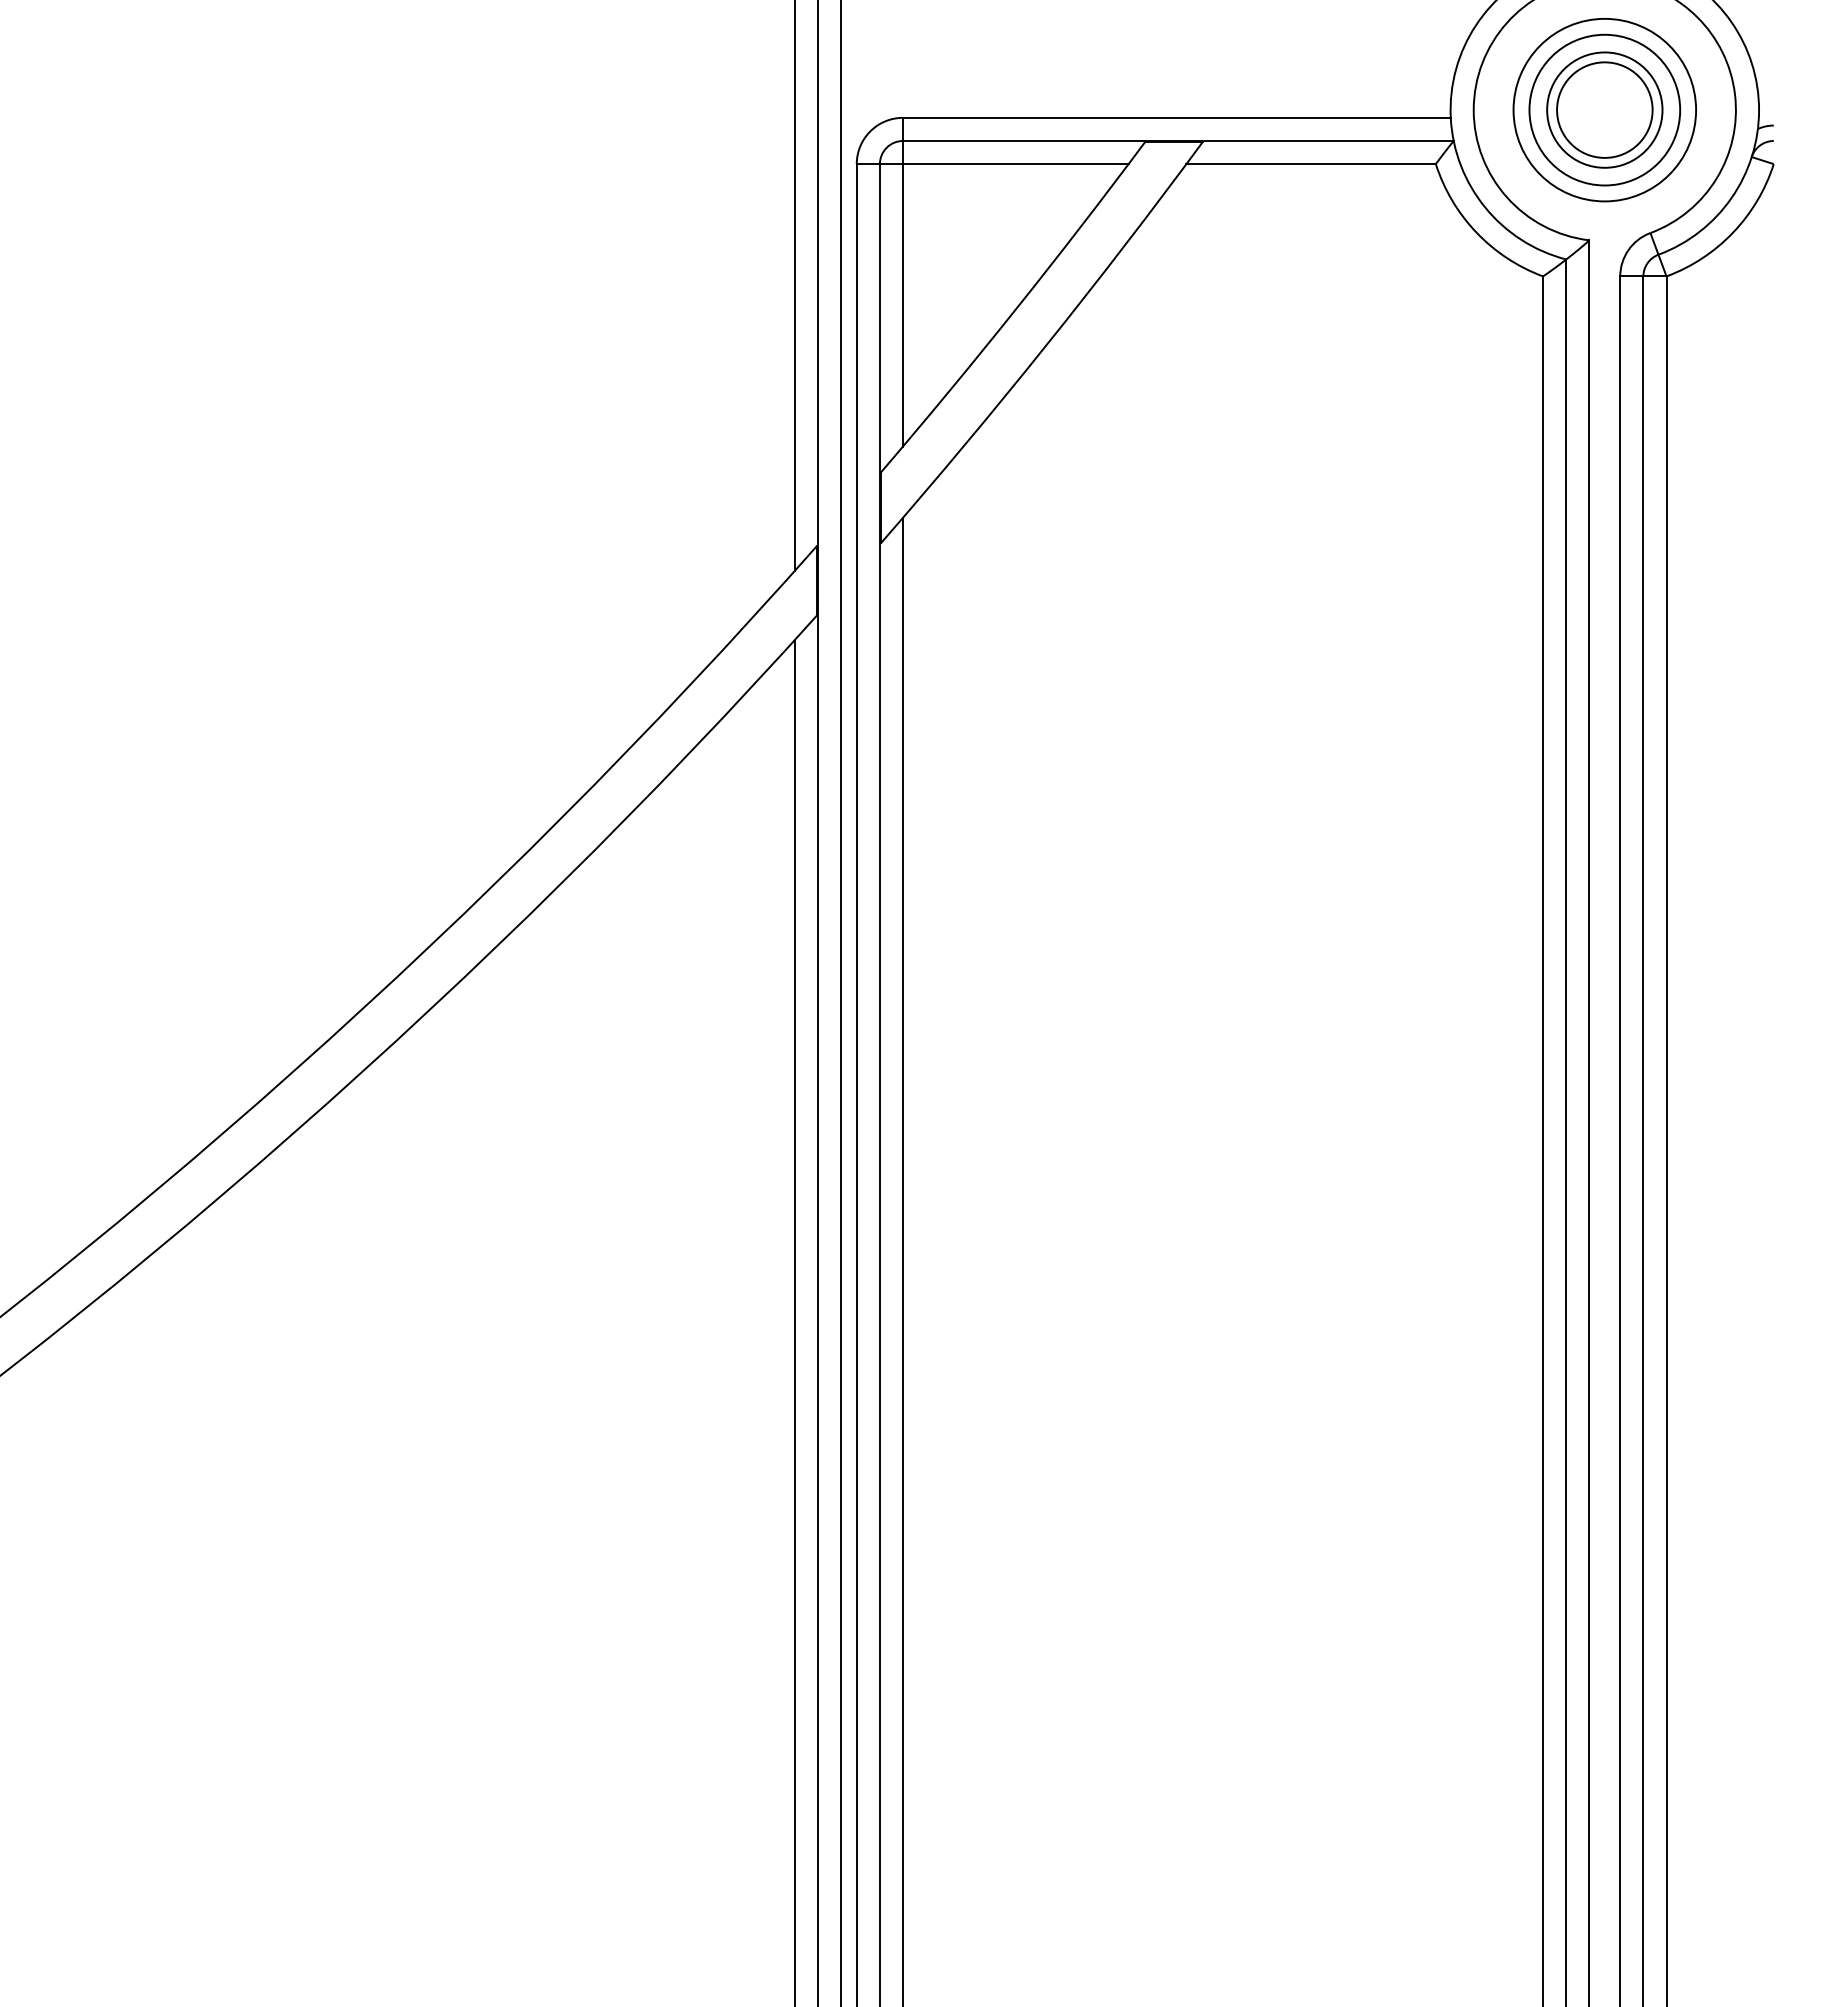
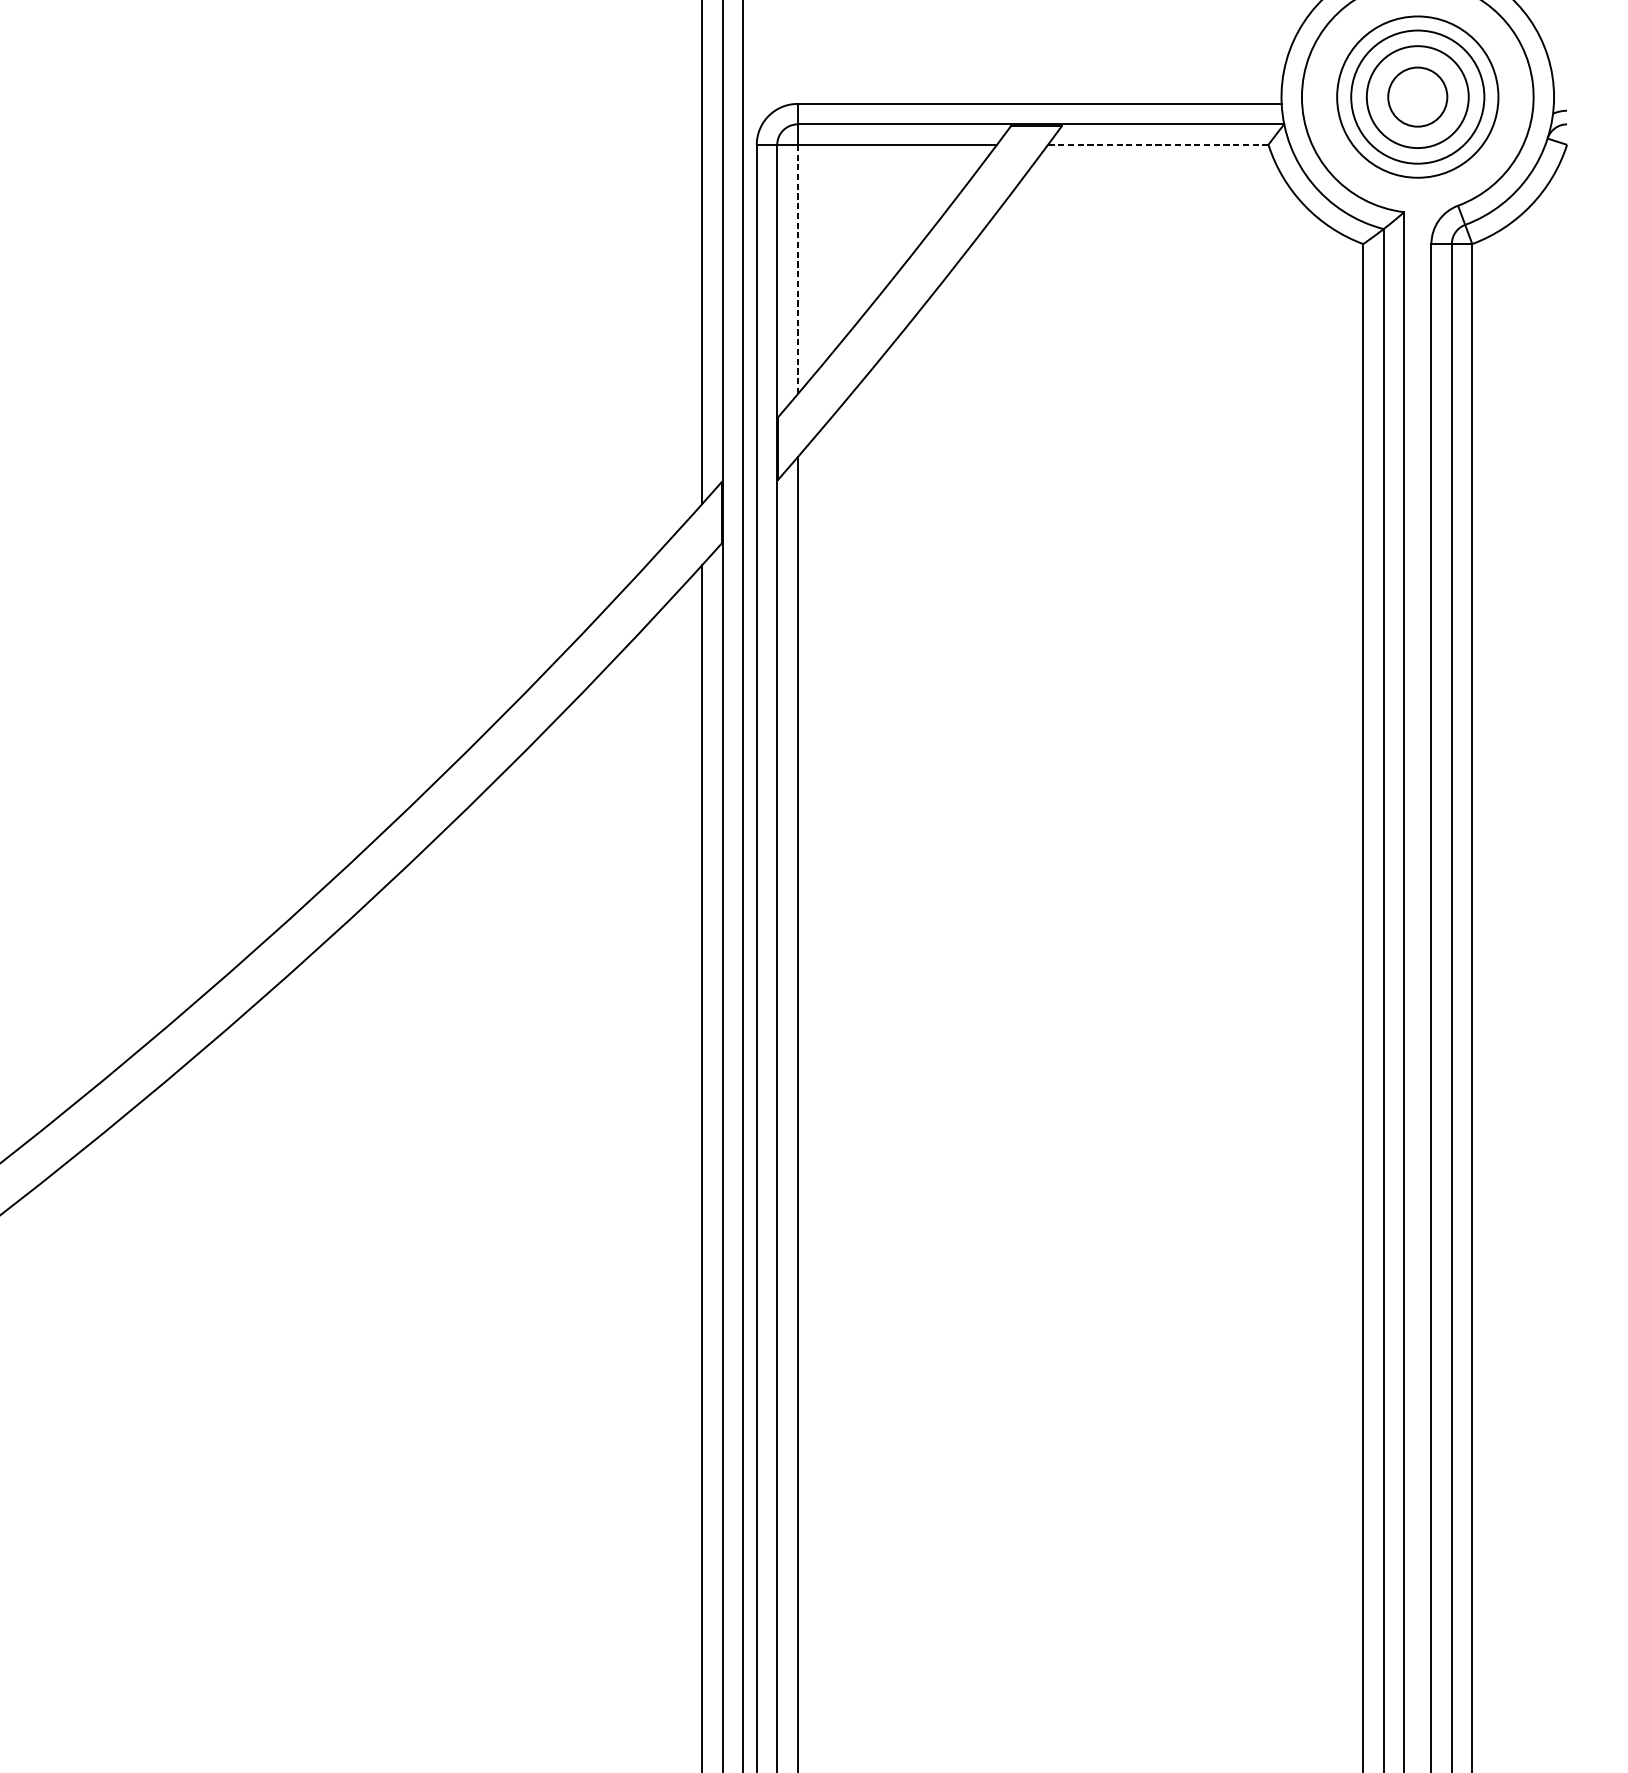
circle: (1604, 109) -> (1417, 96), size x0.7
line: (1311, 164) -> (1158, 145), solid -> dashed
line: (903, 305) -> (798, 269), solid -> dashed

